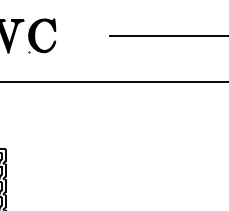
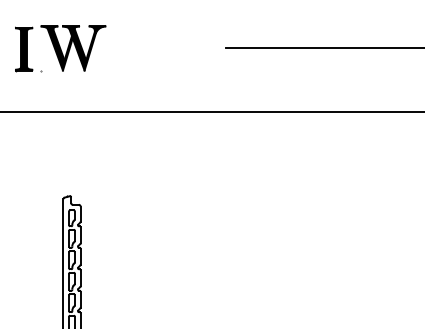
part: (34, 35) -> (121, 47), removed

